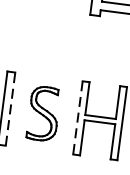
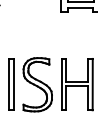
line: (10, 109) -> (14, 84), dashed -> solid
part: (43, 113) -> (37, 84), size x1.43
line: (77, 117) -> (61, 84), dashed -> solid

